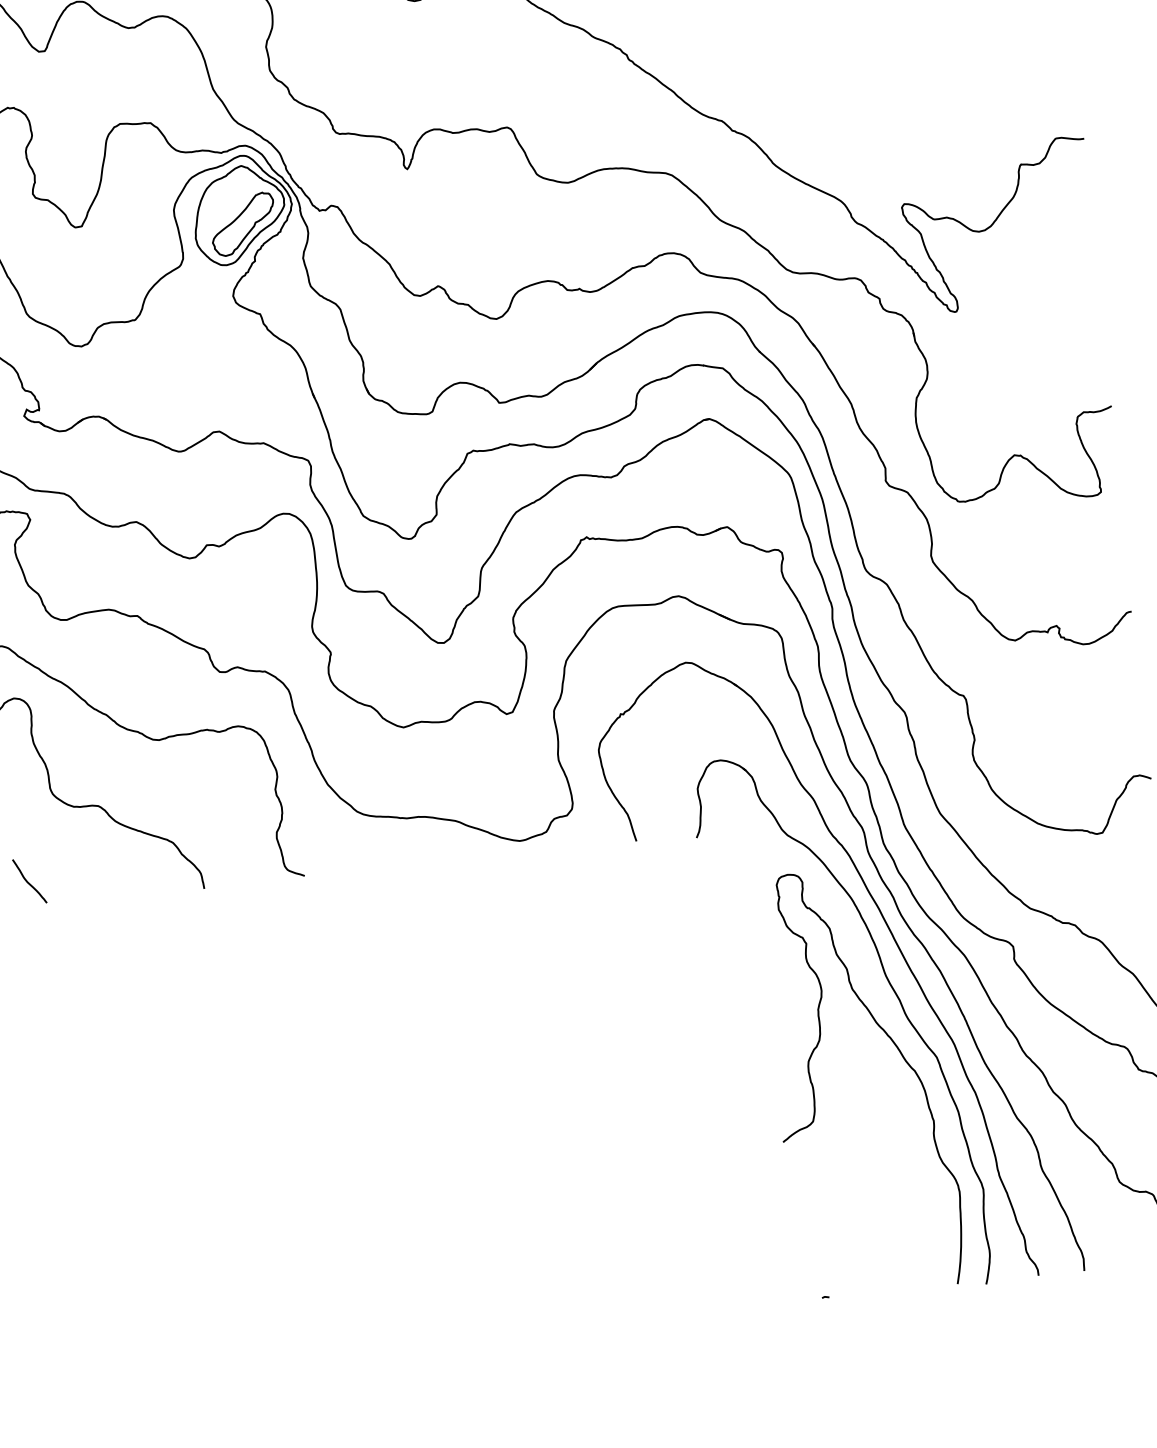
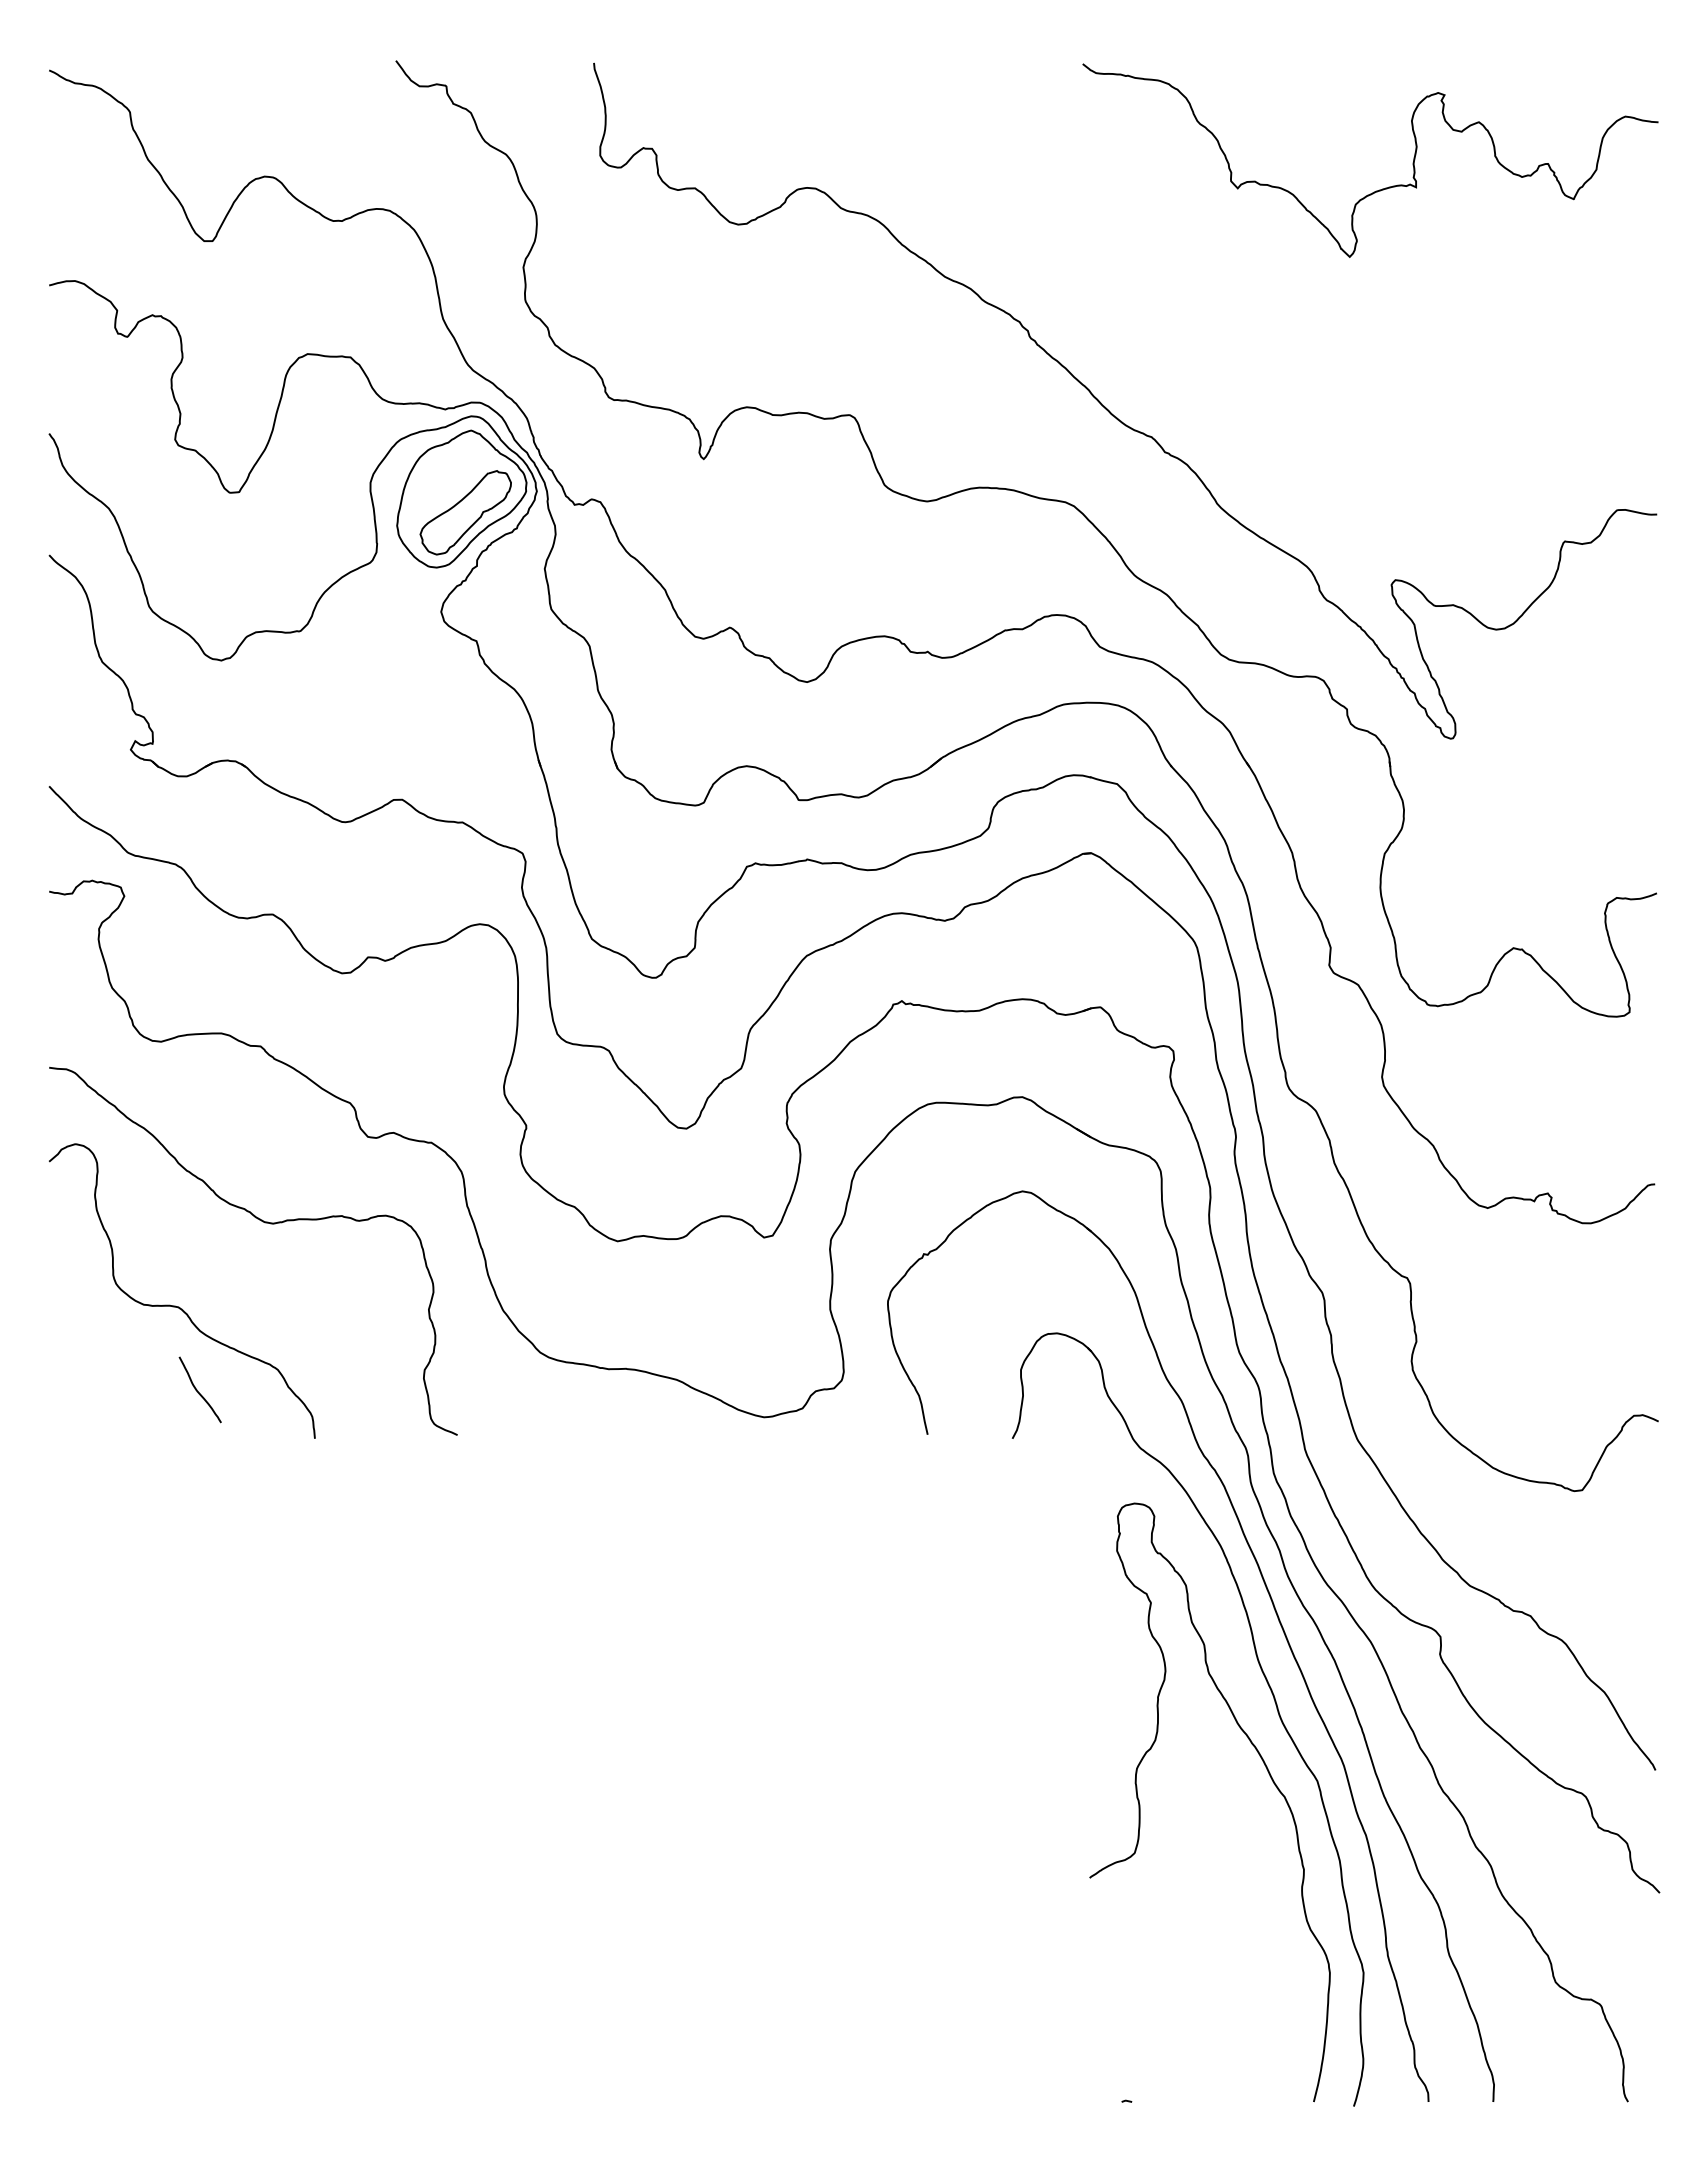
curve: (27, 881) -> (197, 1389), moved

